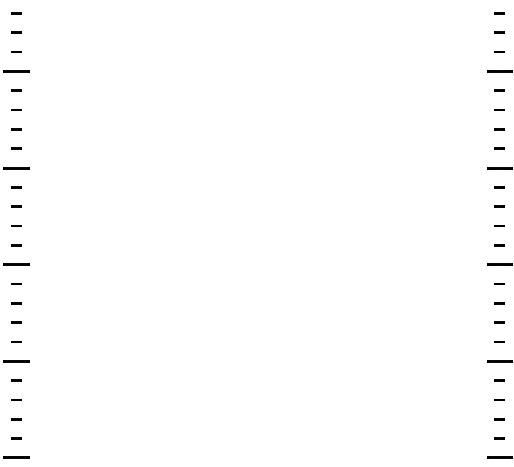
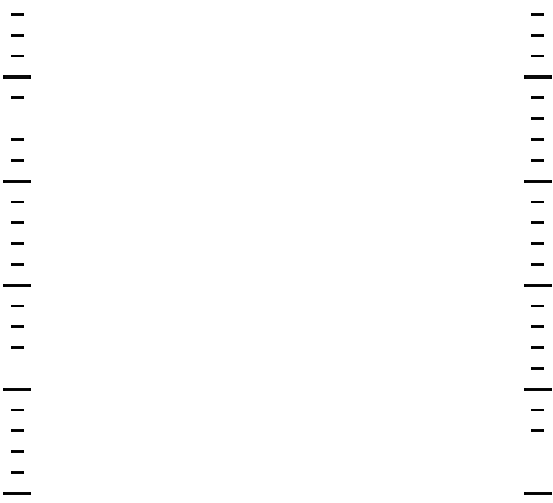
part: (16, 109) -> (17, 117), removed
part: (16, 341) -> (17, 367), removed
part: (499, 419) -> (537, 451), removed
part: (499, 438) -> (537, 472), removed

